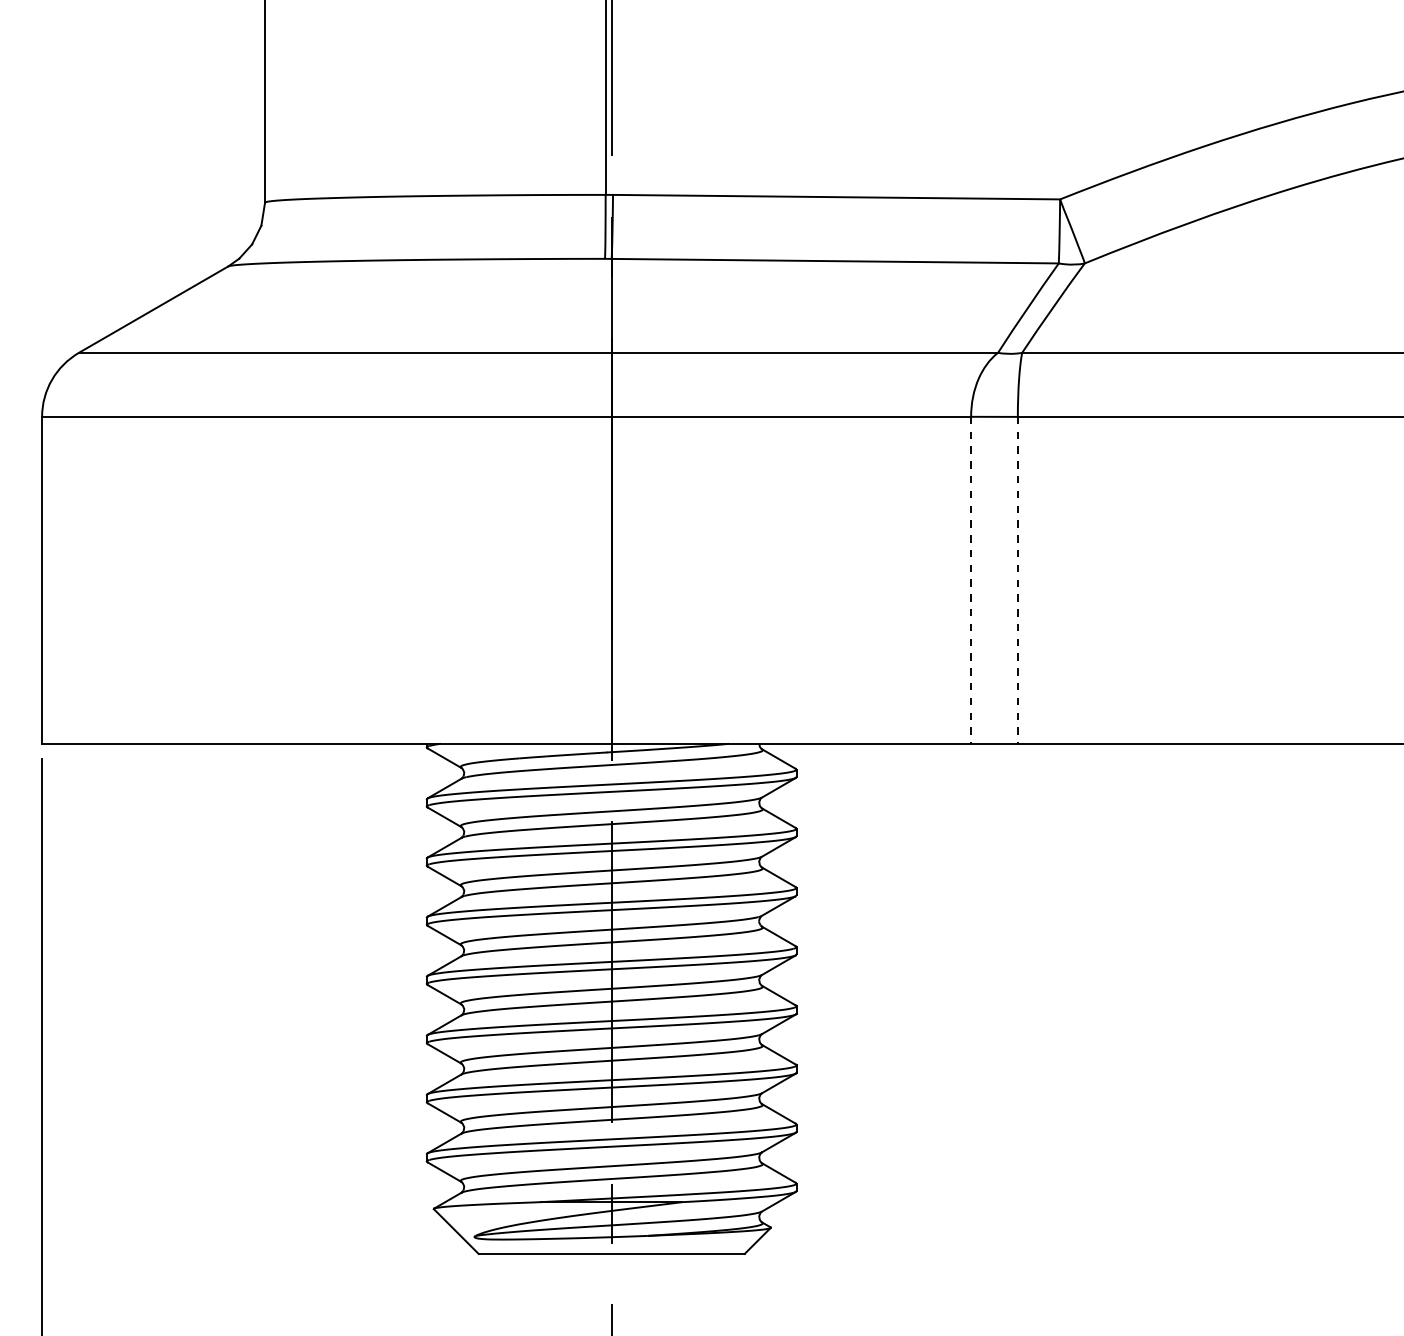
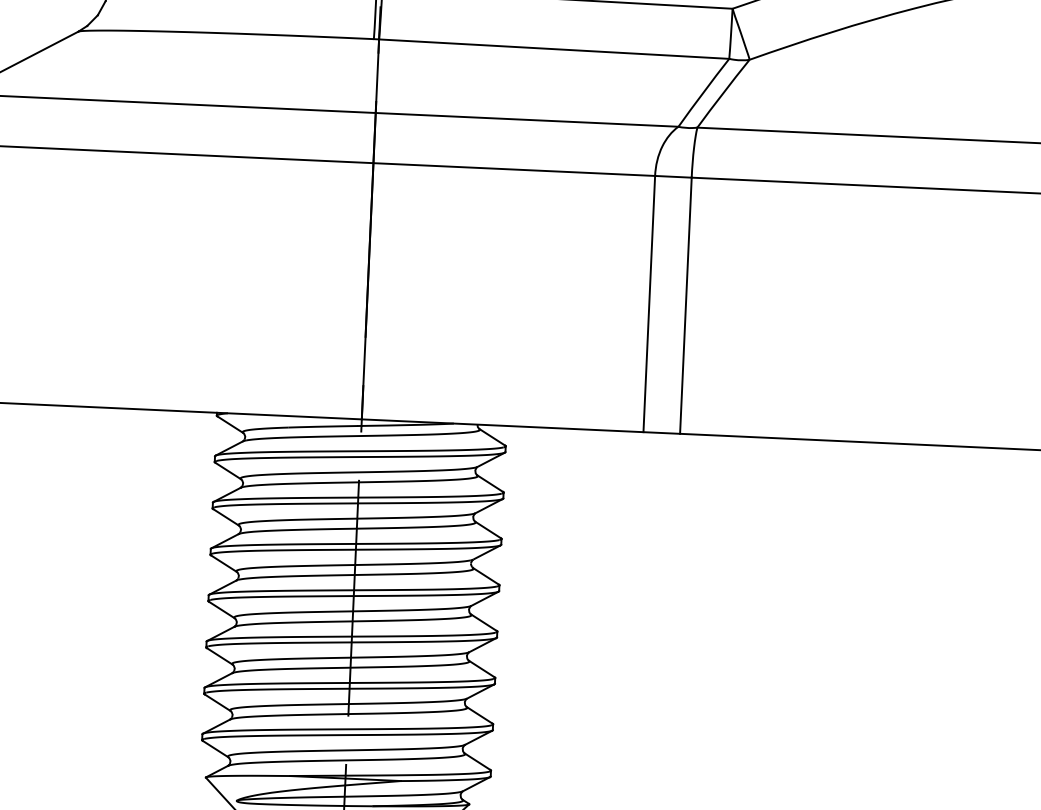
line: (971, 580) -> (649, 304), dashed -> solid
line: (1017, 580) -> (685, 305), dashed -> solid

